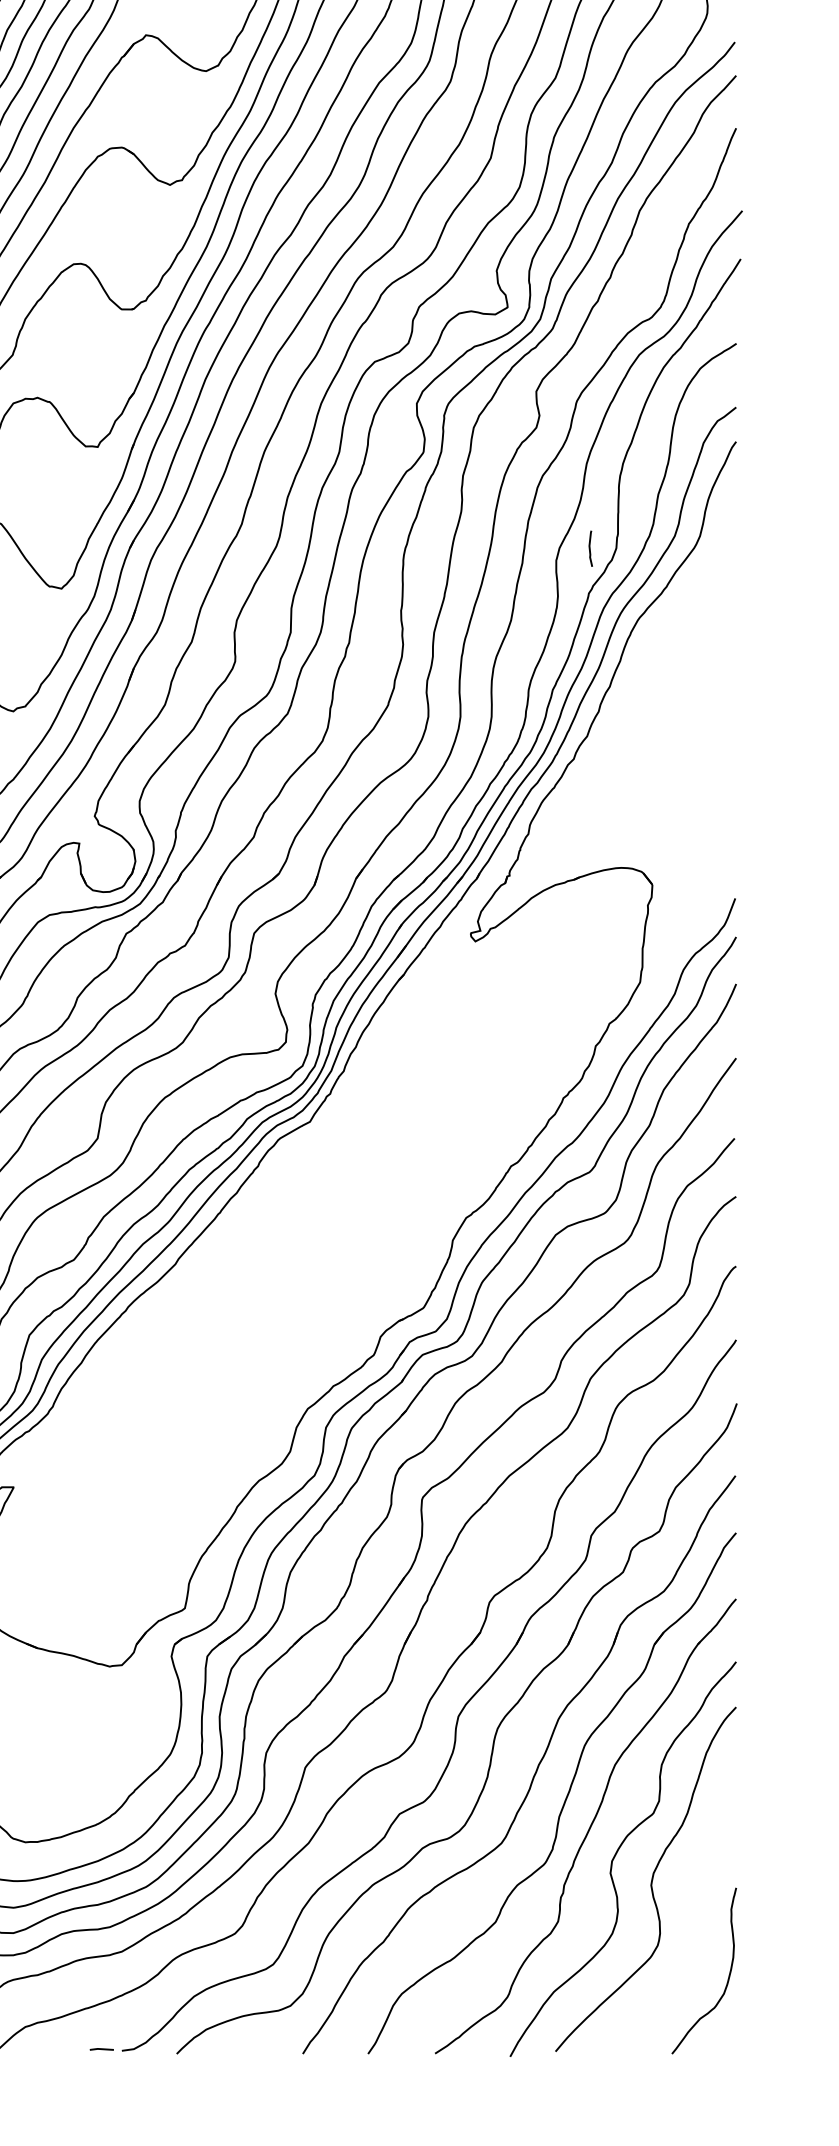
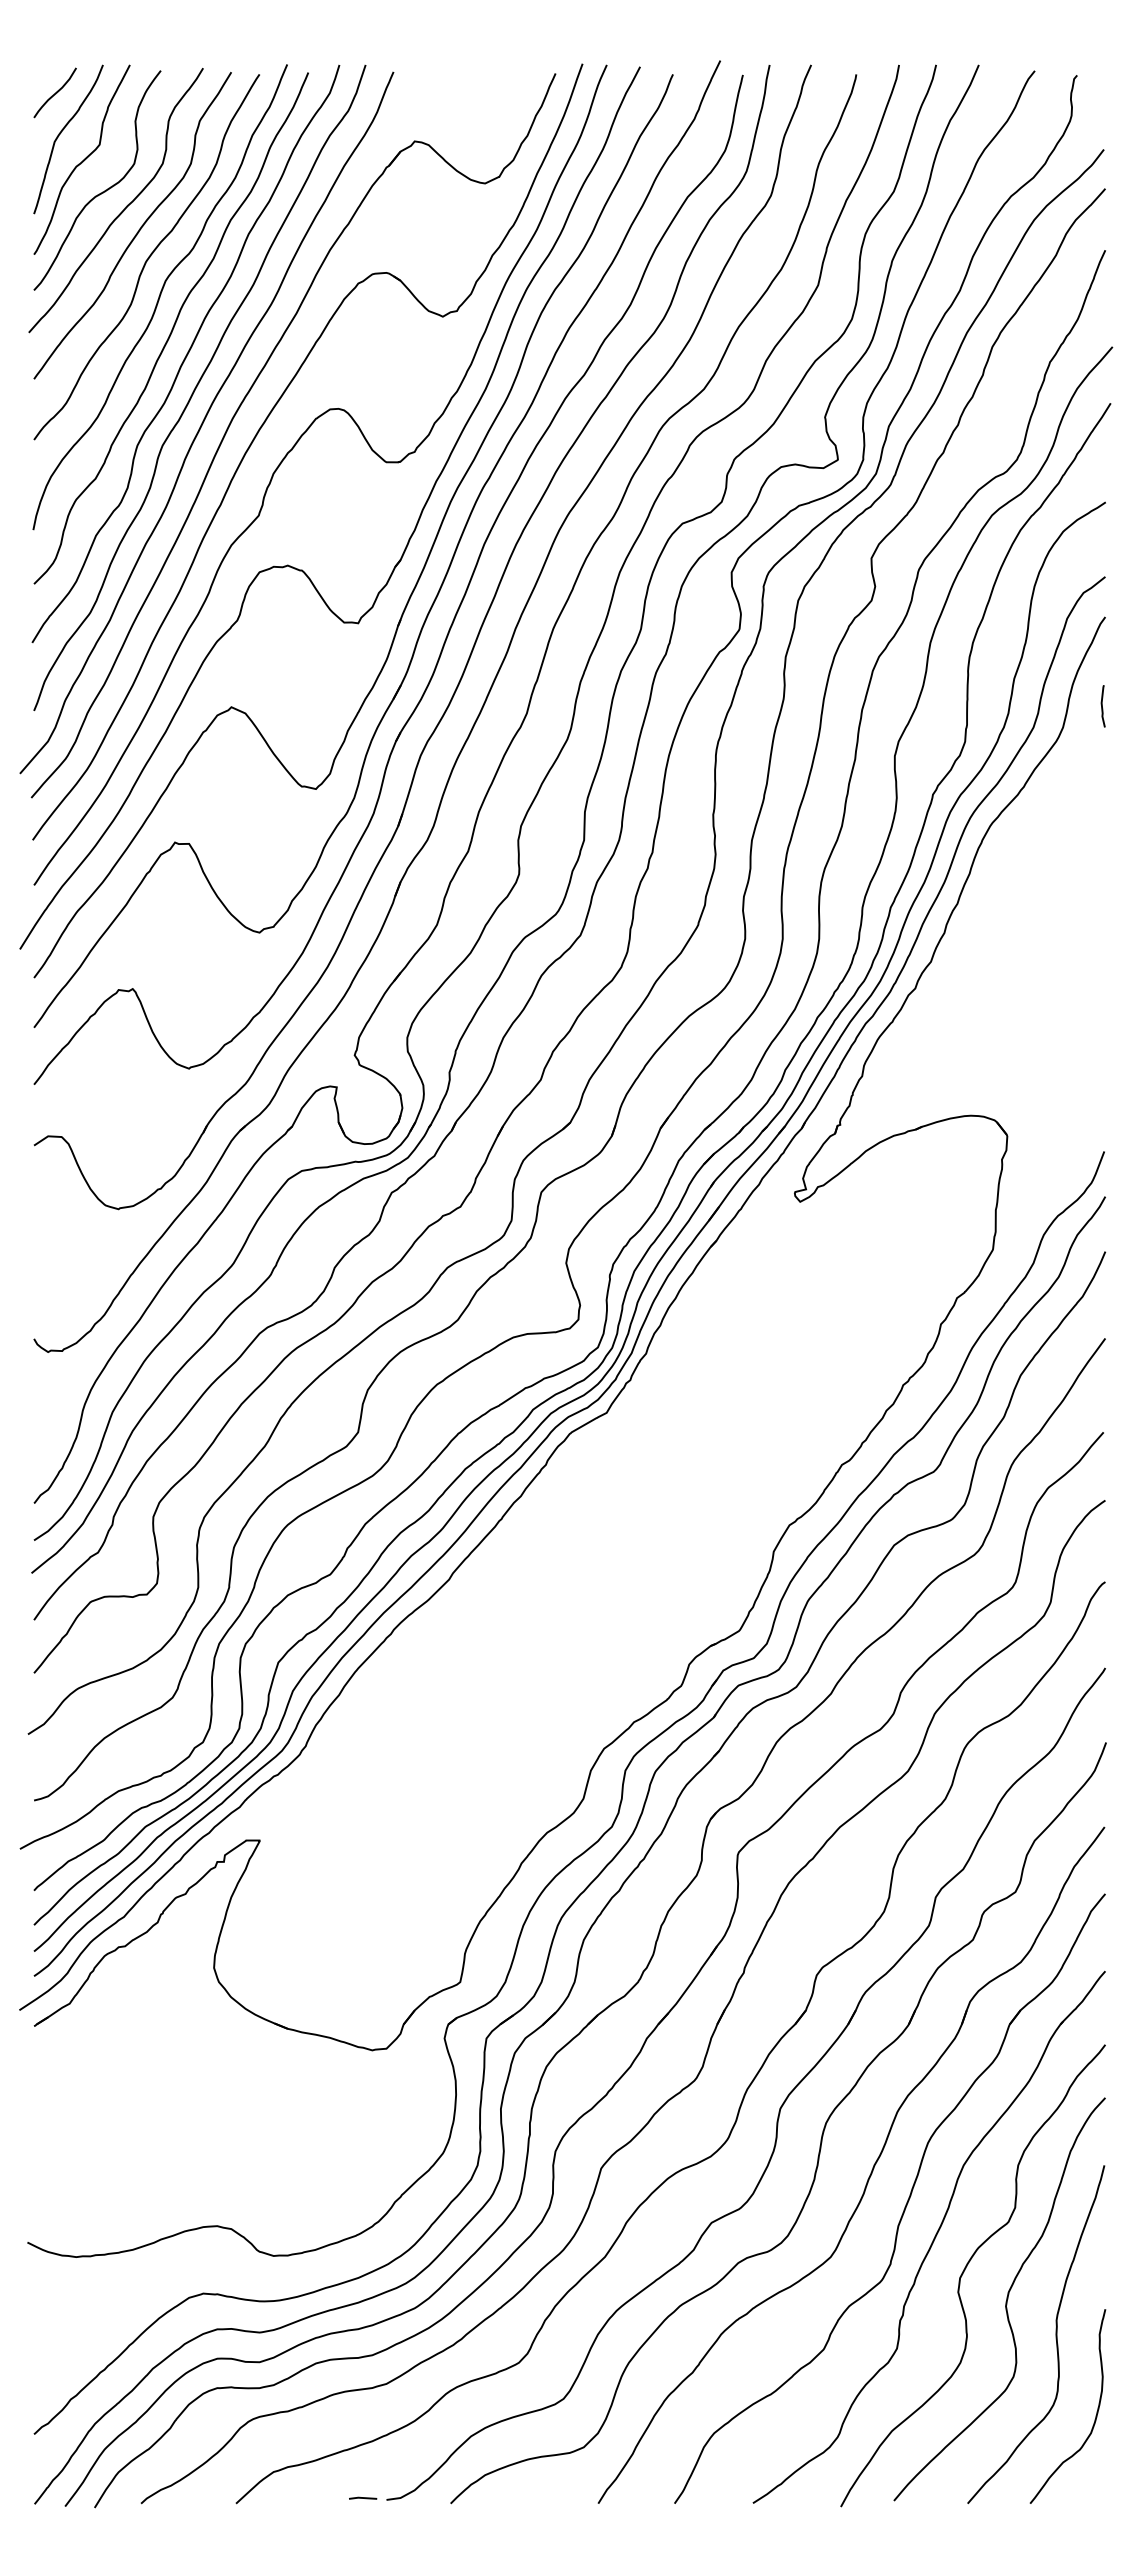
curve: (590, 548) -> (1102, 706), moved
curve: (693, 1909) -> (1055, 2334), added

